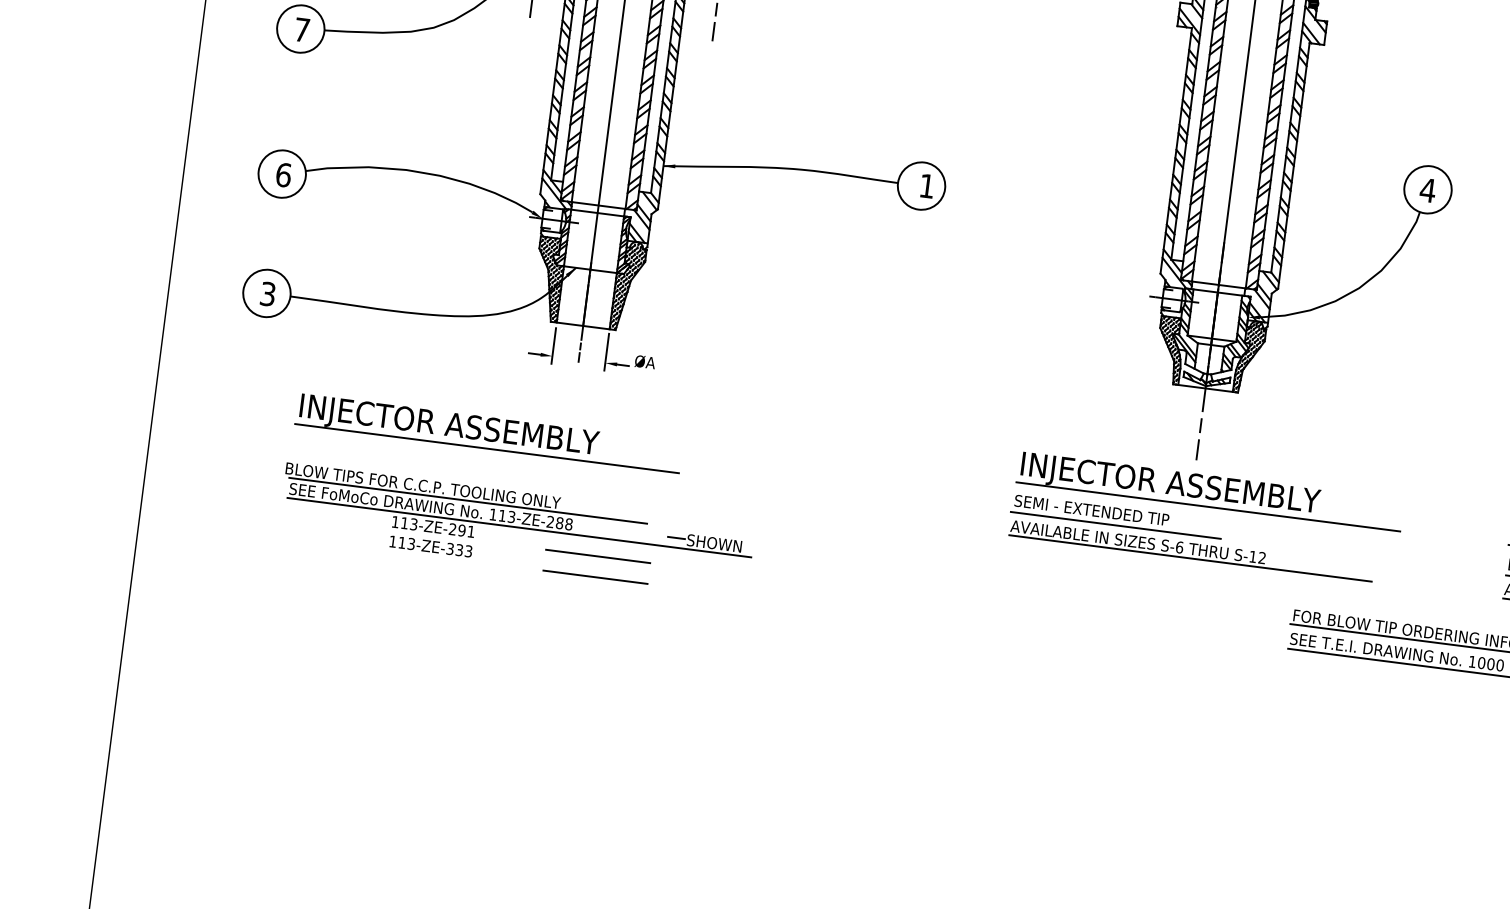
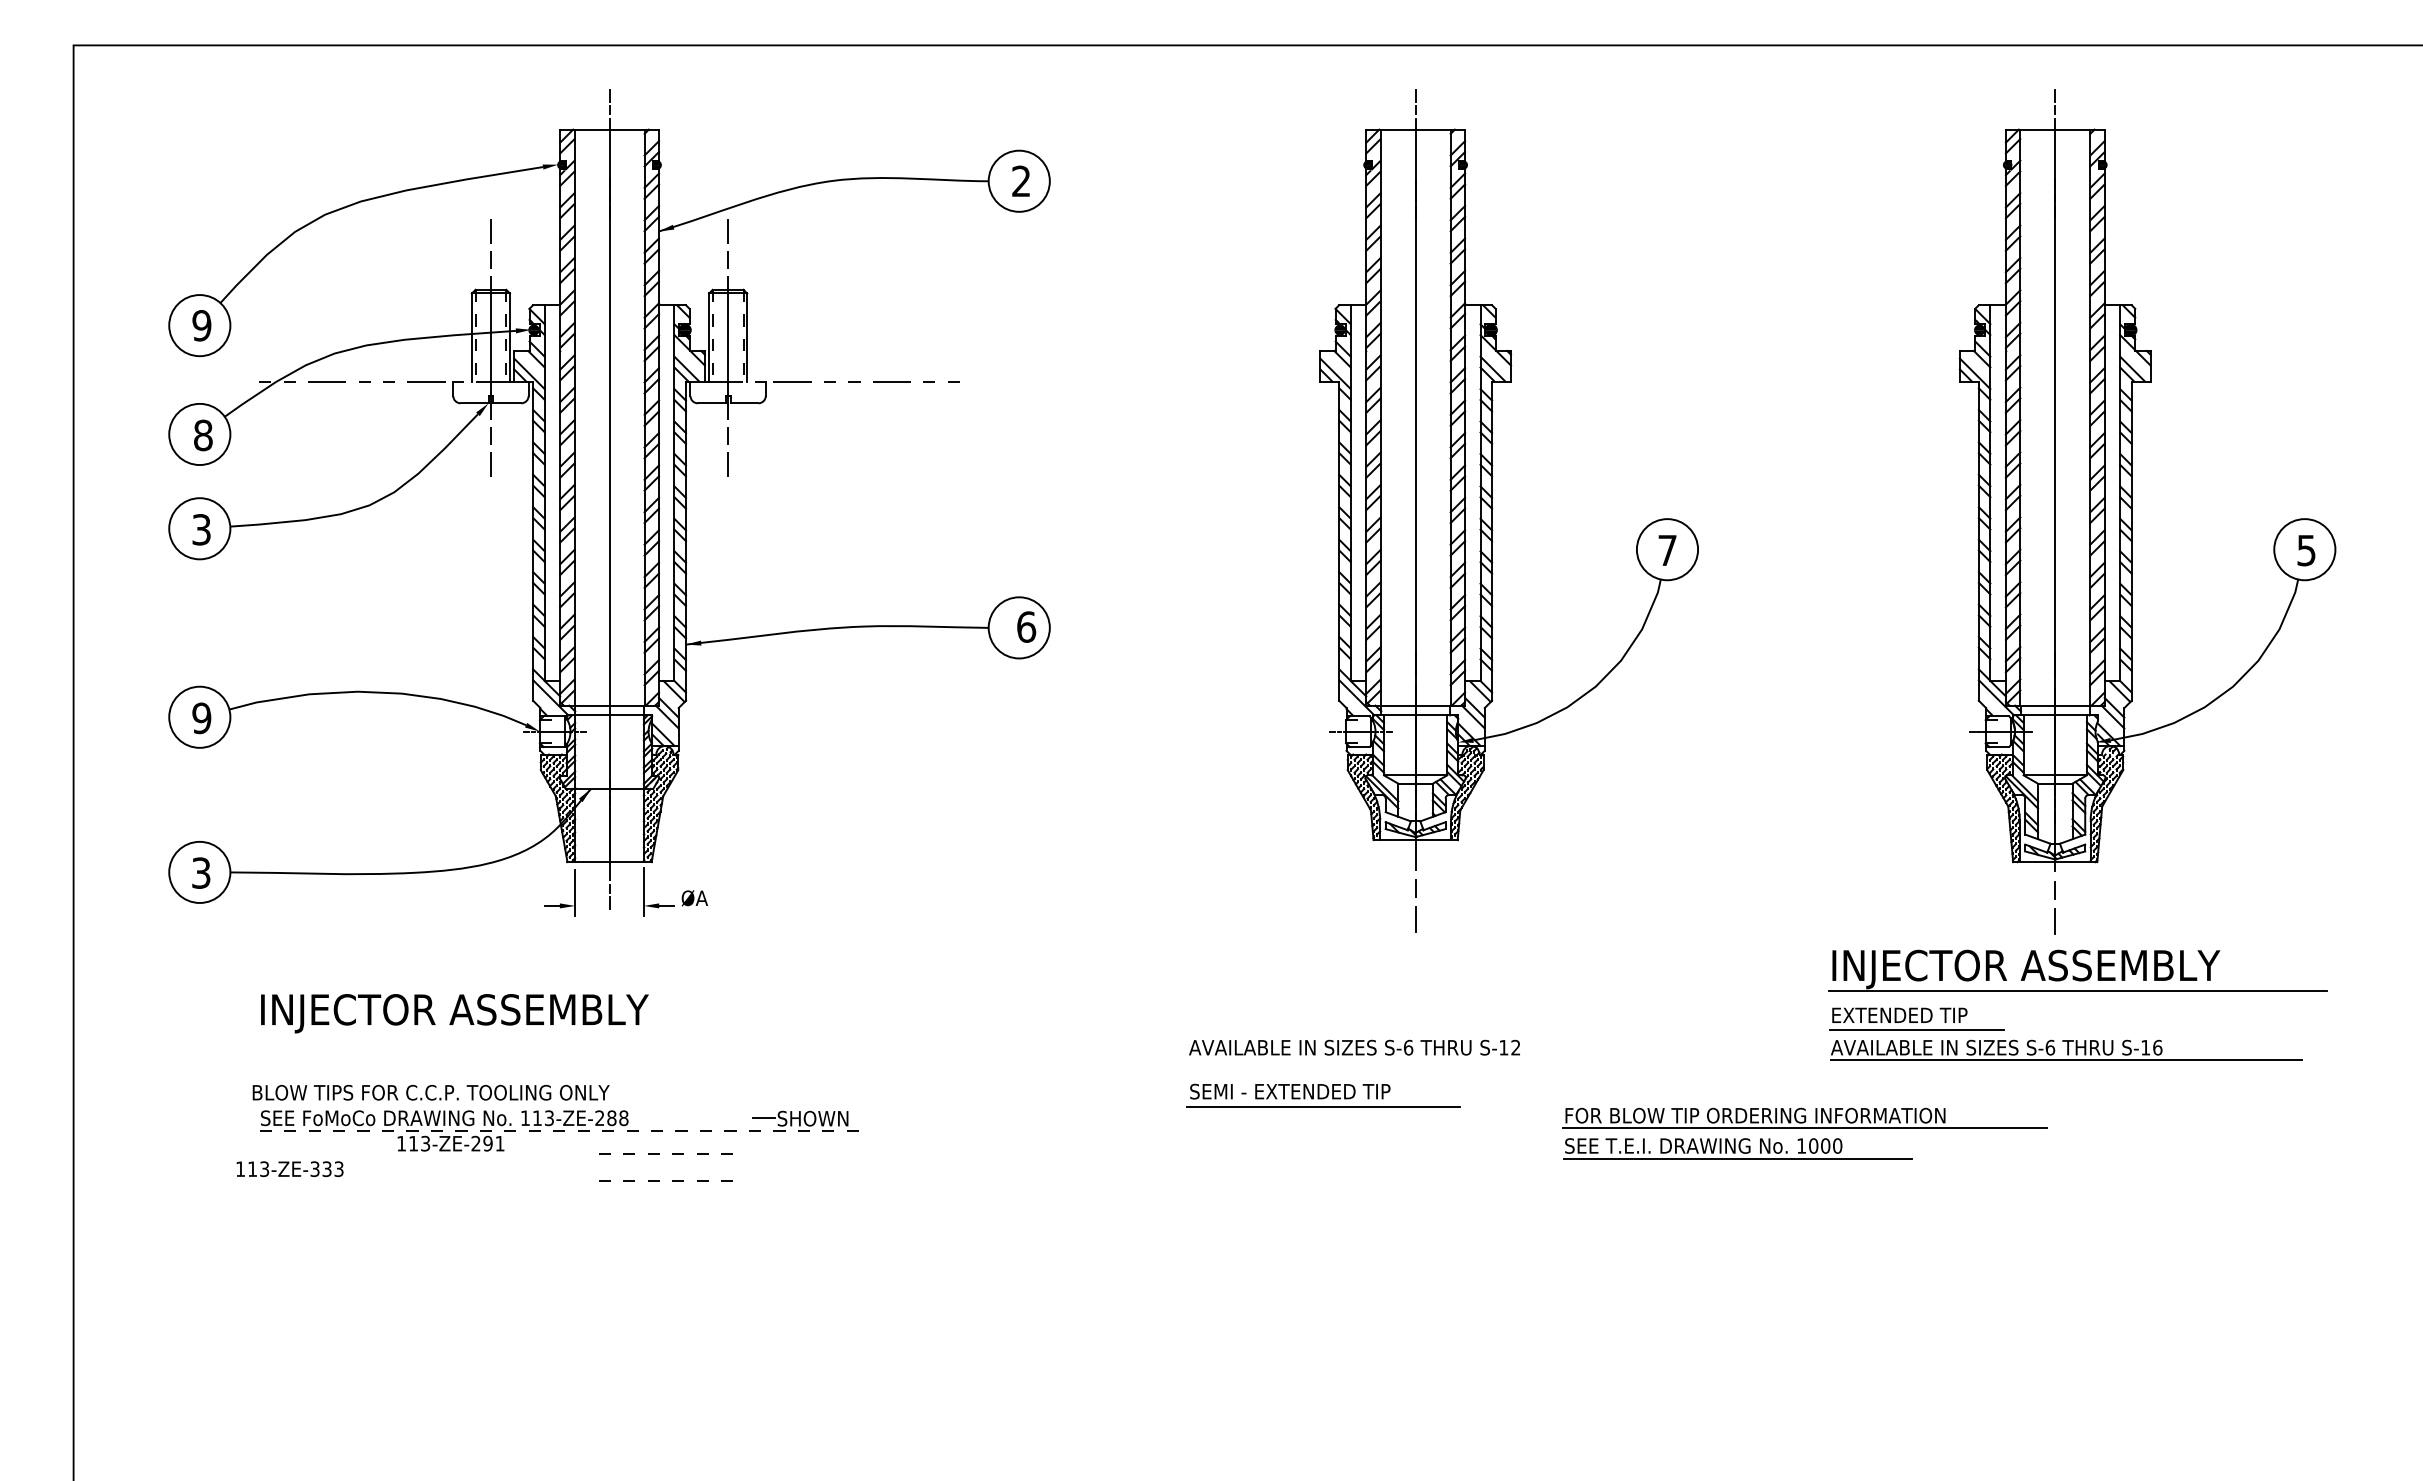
text: (302, 29) -> (201, 529), 7 -> 3
text: (283, 175) -> (201, 718), 6 -> 9
text: (927, 185) -> (1026, 626), 1 -> 6
text: (1427, 190) -> (1667, 550), 4 -> 7
line: (486, 448) -> (506, 1034), removed
part: (1210, 491) -> (1438, 970), removed
line: (467, 500) -> (490, 1104), removed
part: (1117, 516) -> (1323, 1095), moved
line: (519, 527) -> (561, 1130), solid -> dashed
text: (430, 546) -> (289, 1169), moved
line: (598, 556) -> (666, 1154), solid -> dashed
line: (1190, 558) -> (1423, 1059), removed
line: (595, 577) -> (666, 1181), solid -> dashed

